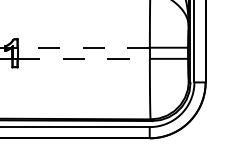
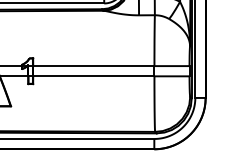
line: (83, 48) -> (93, 66), dashed -> solid
line: (83, 59) -> (93, 76), dashed -> solid

